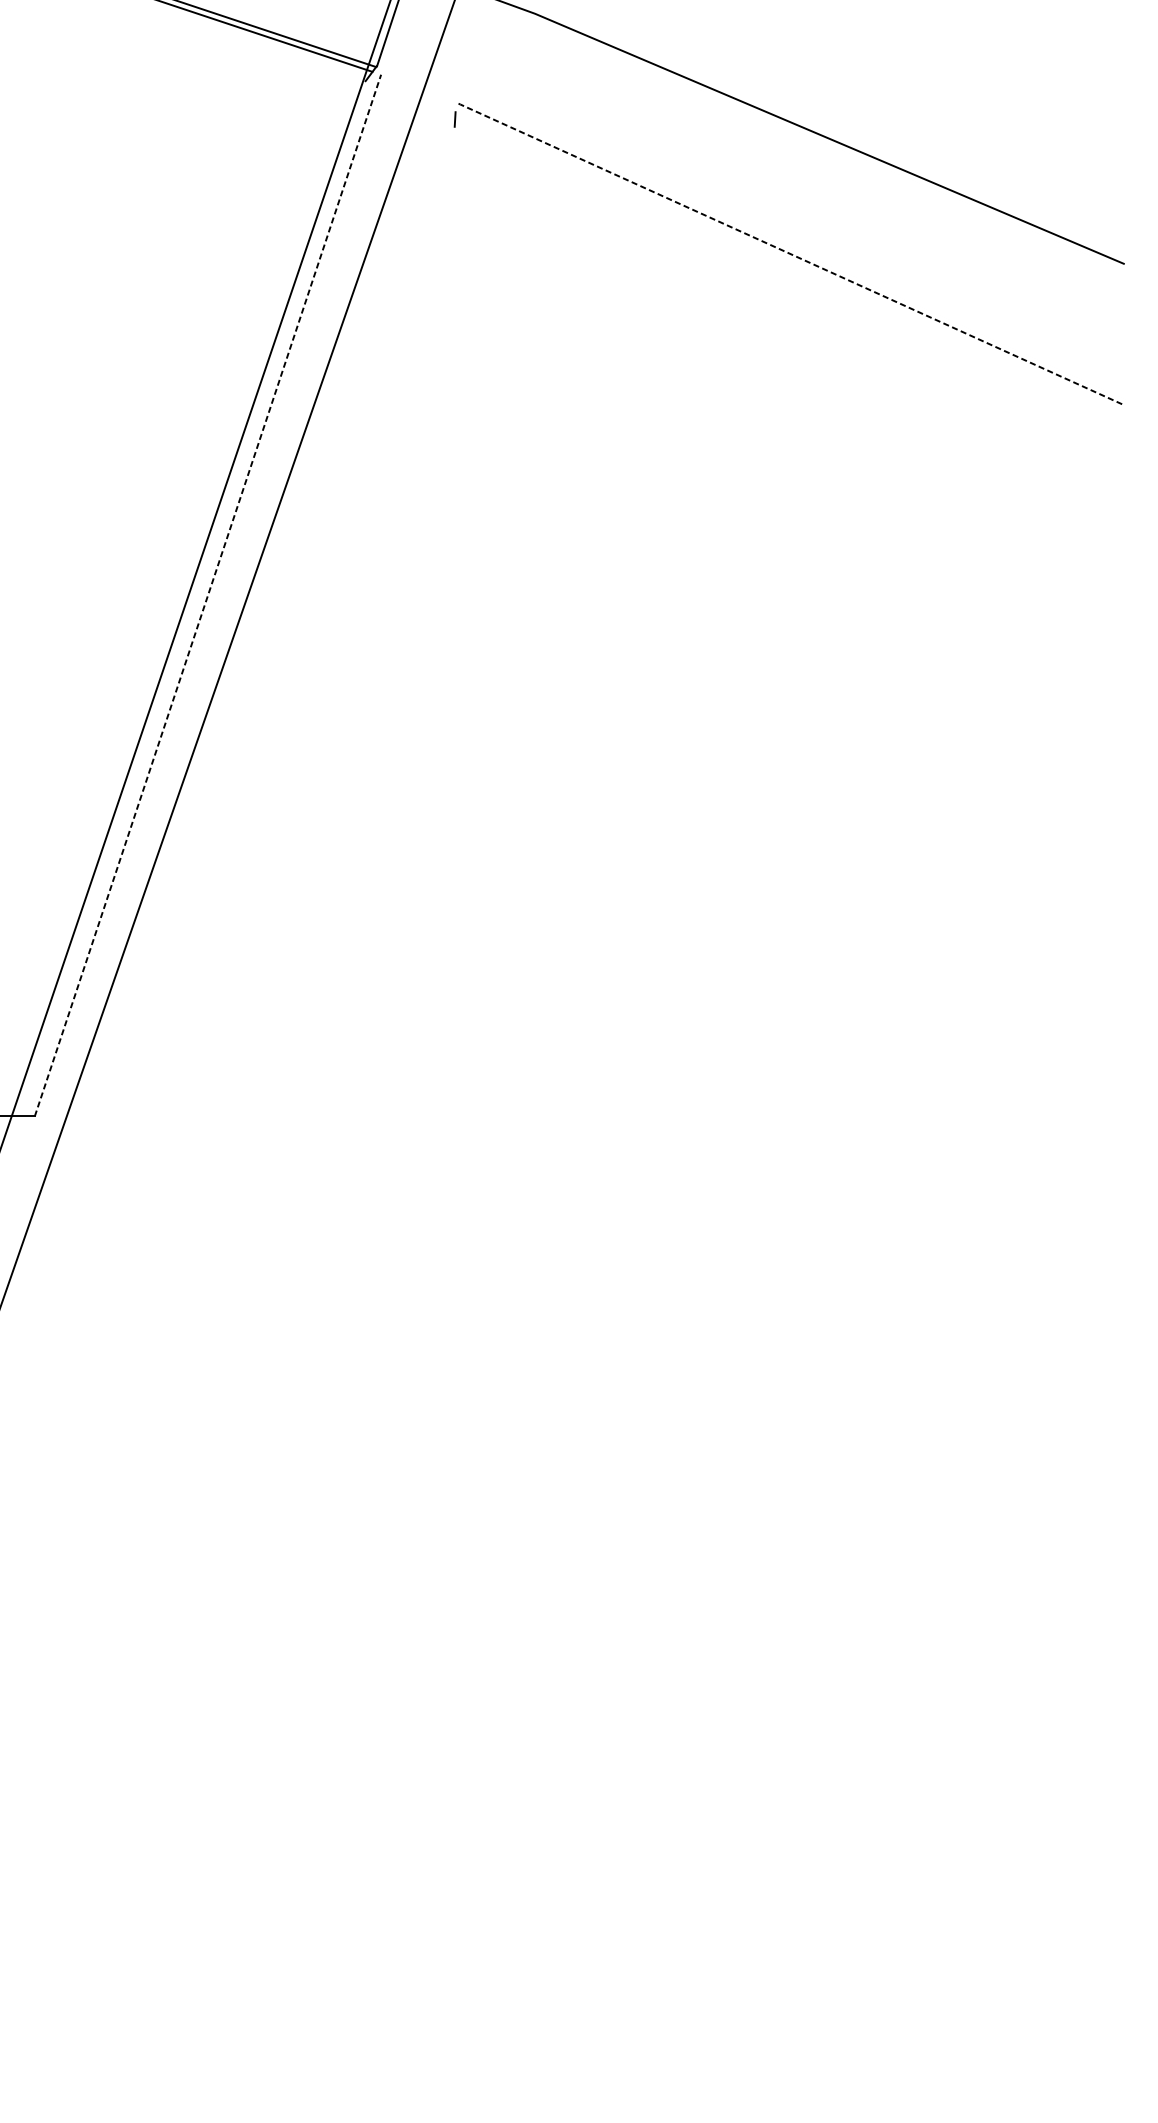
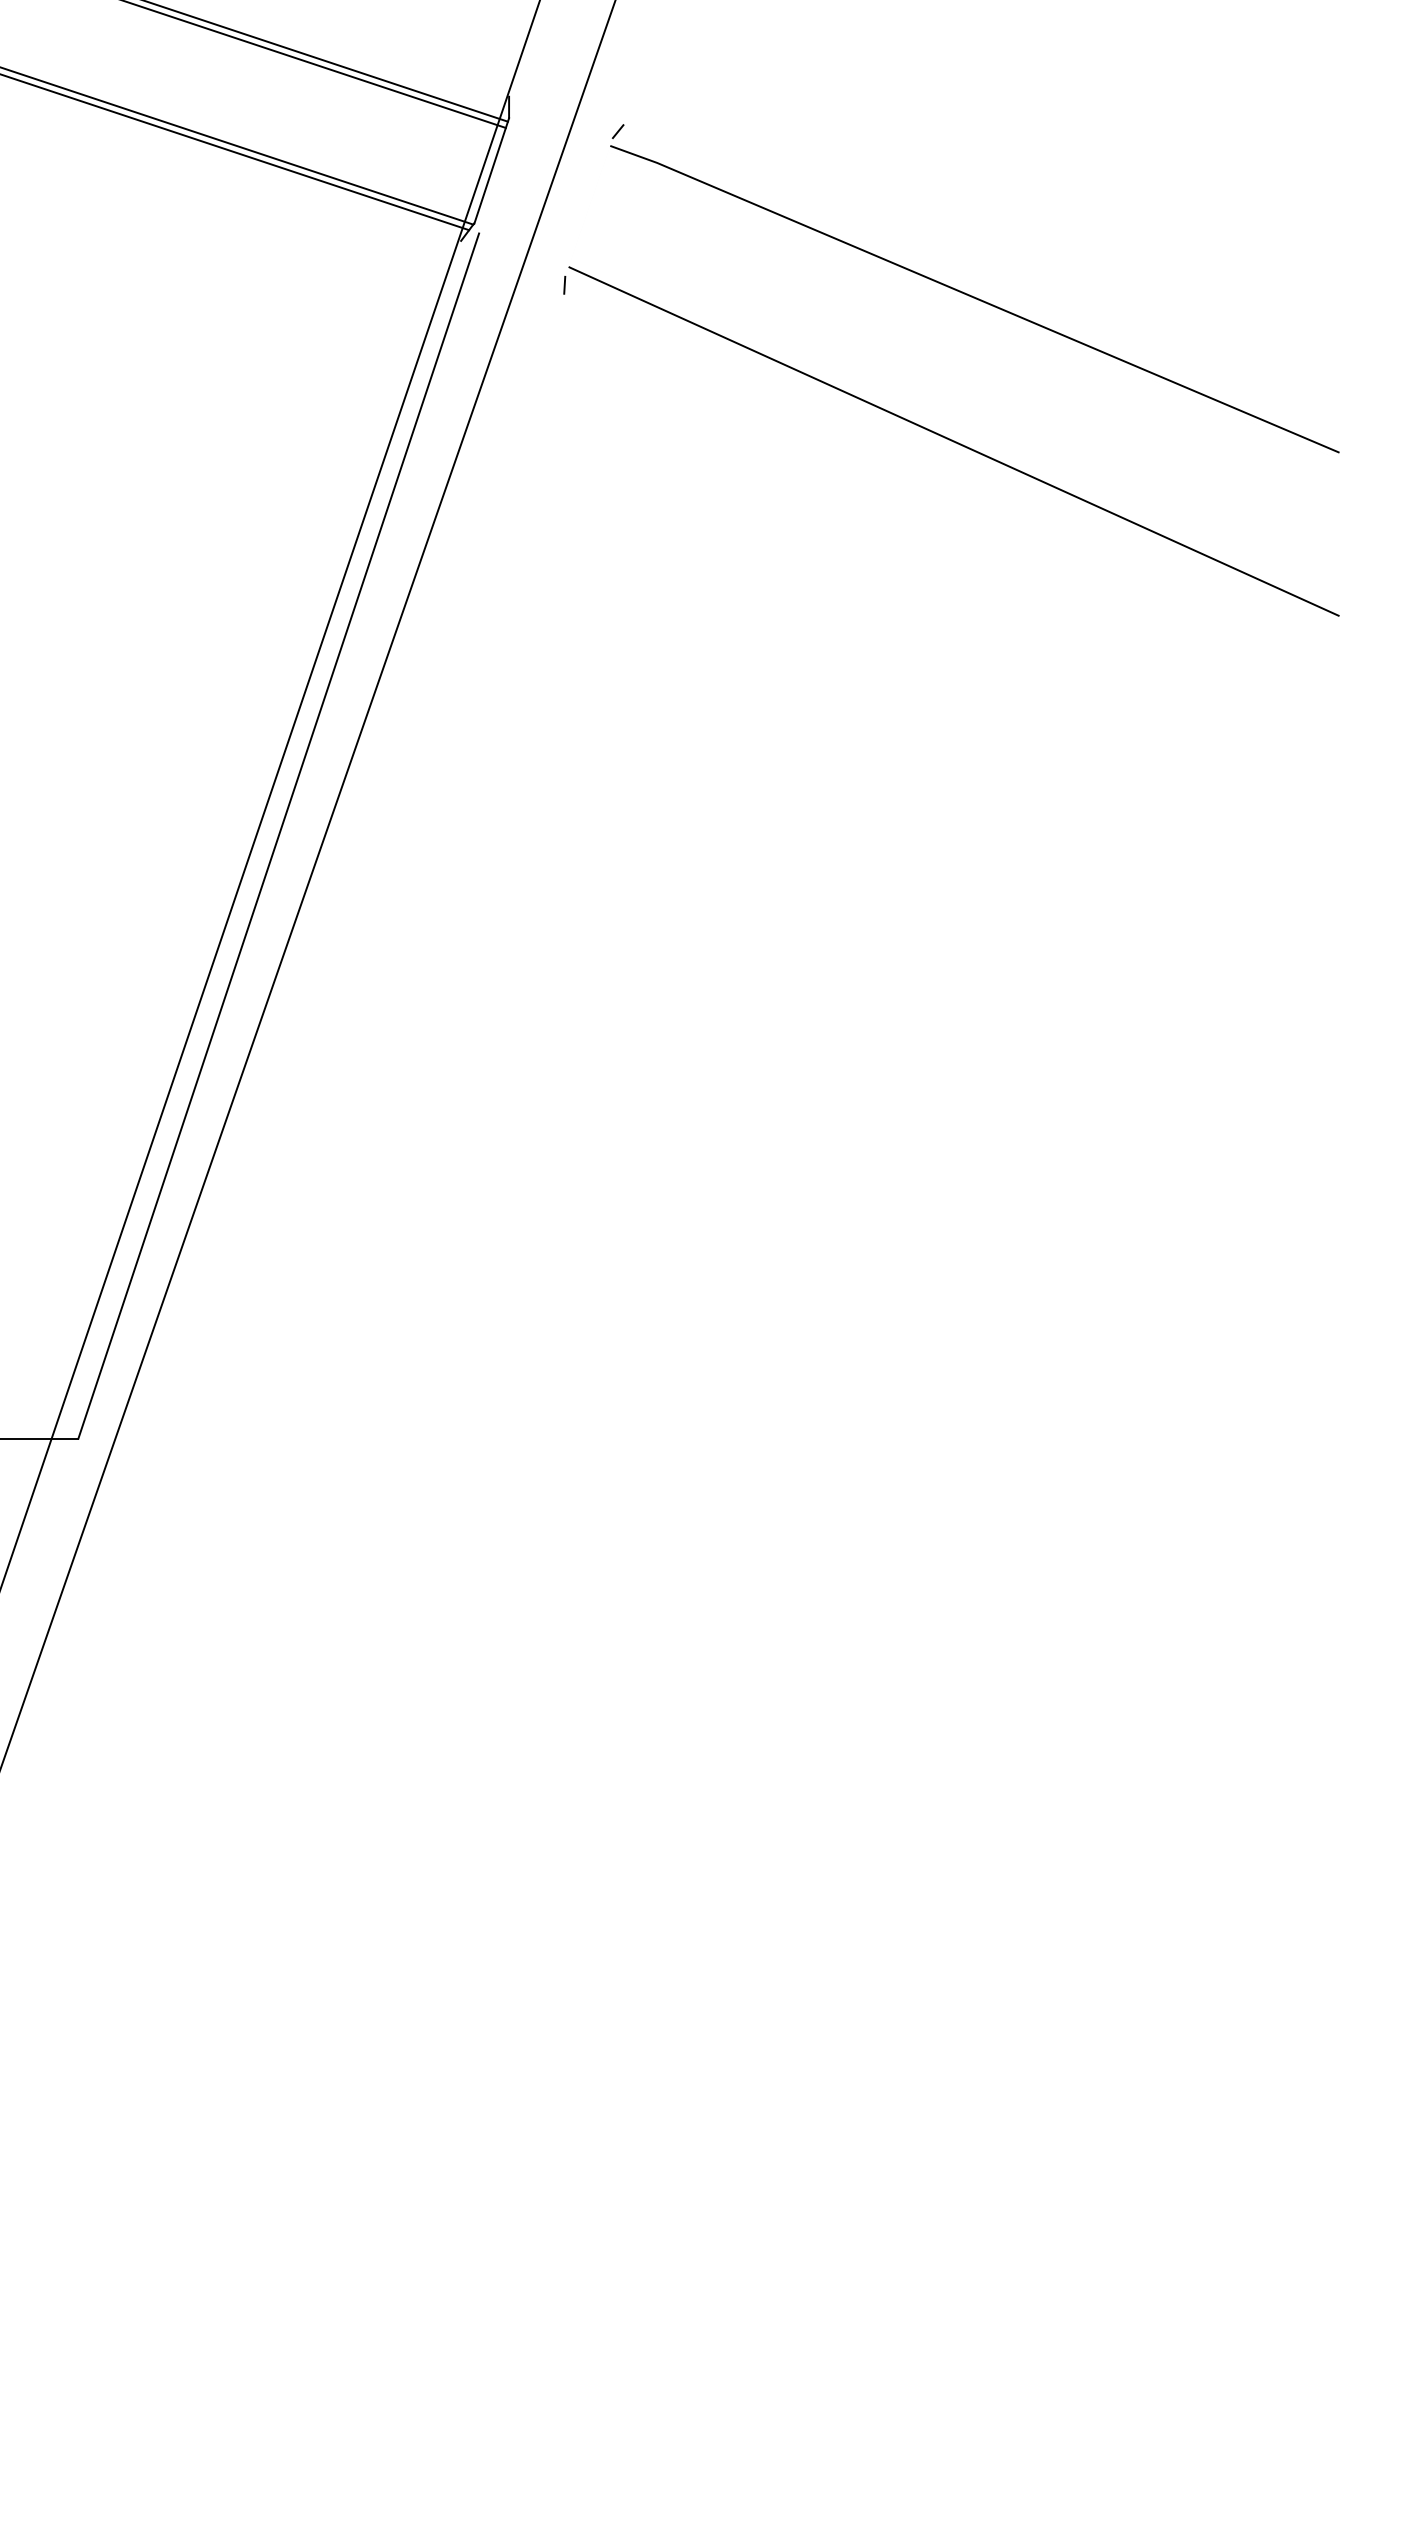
line: (791, 254) -> (953, 441), dashed -> solid
line: (207, 594) -> (278, 835), dashed -> solid

